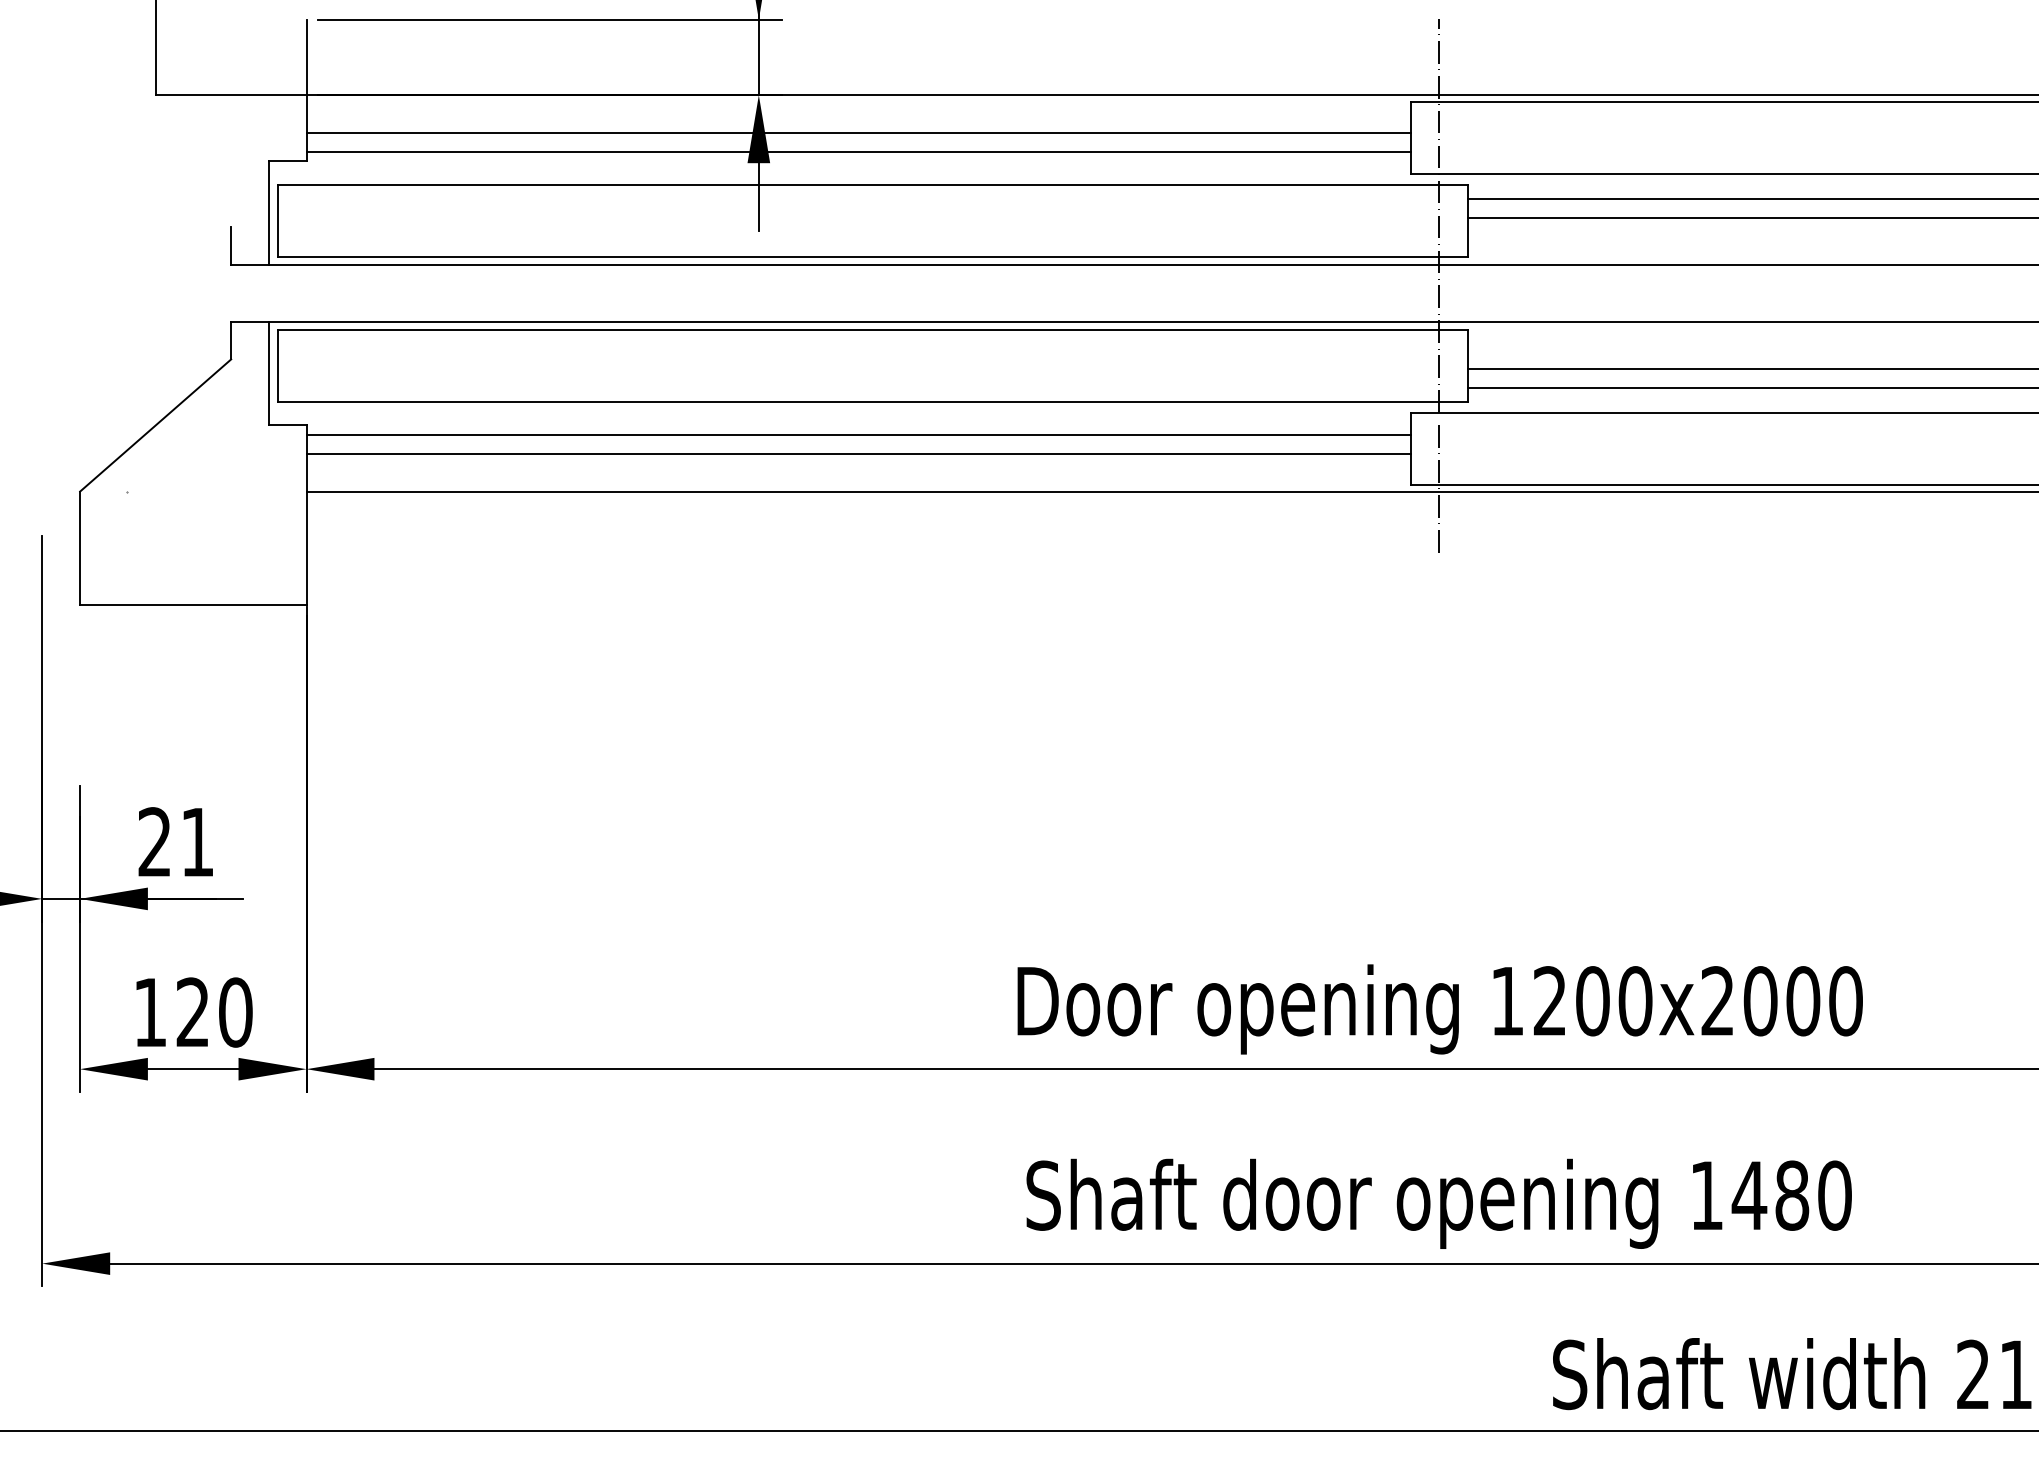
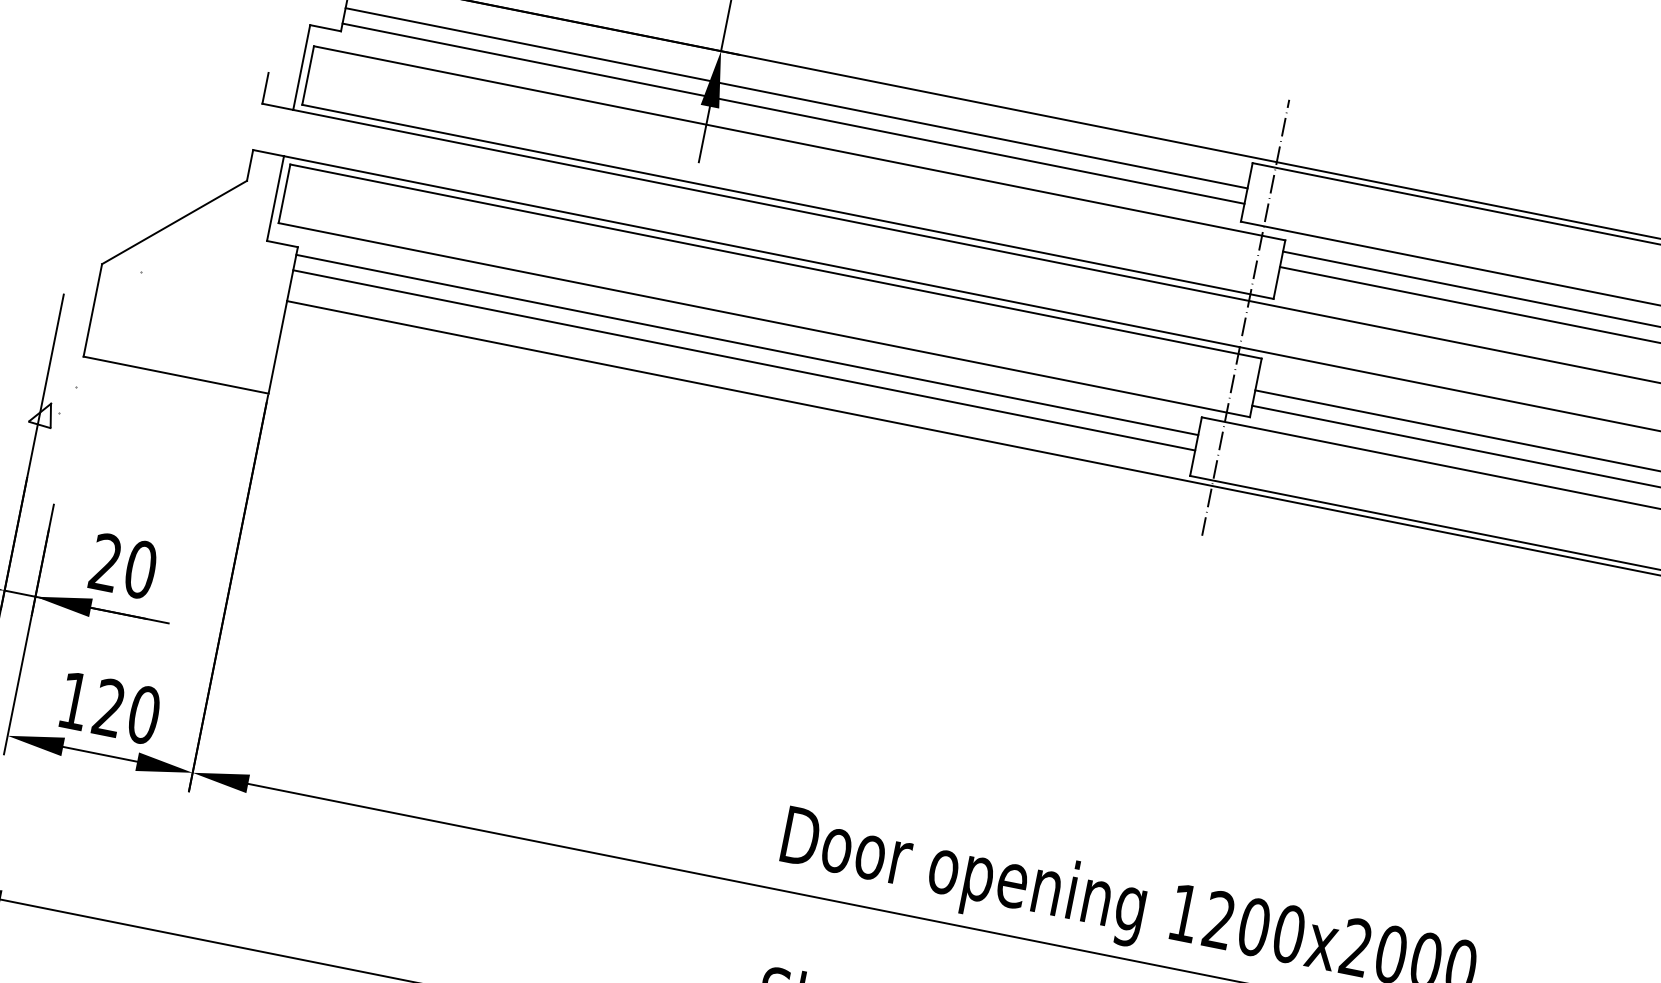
hatch: (54, 669) -> (52, 405), added
text: (197, 842) -> (140, 569), 21 -> 20

